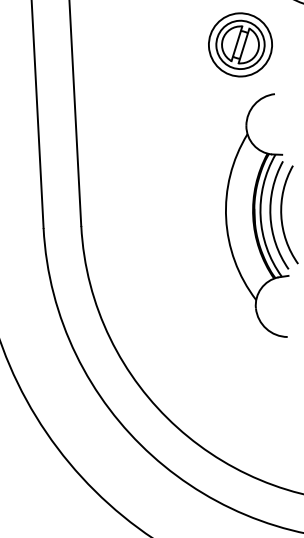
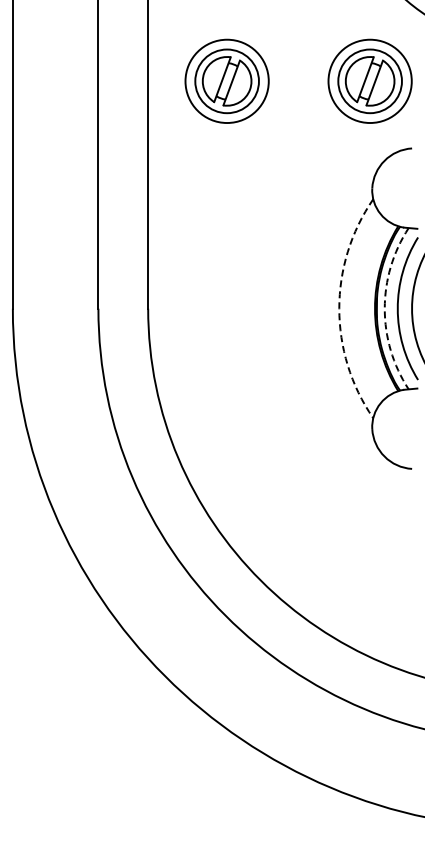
part: (131, 49) -> (226, 80), added
arc: (260, 216) -> (384, 308), solid -> dashed
arc: (226, 218) -> (339, 308), solid -> dashed

